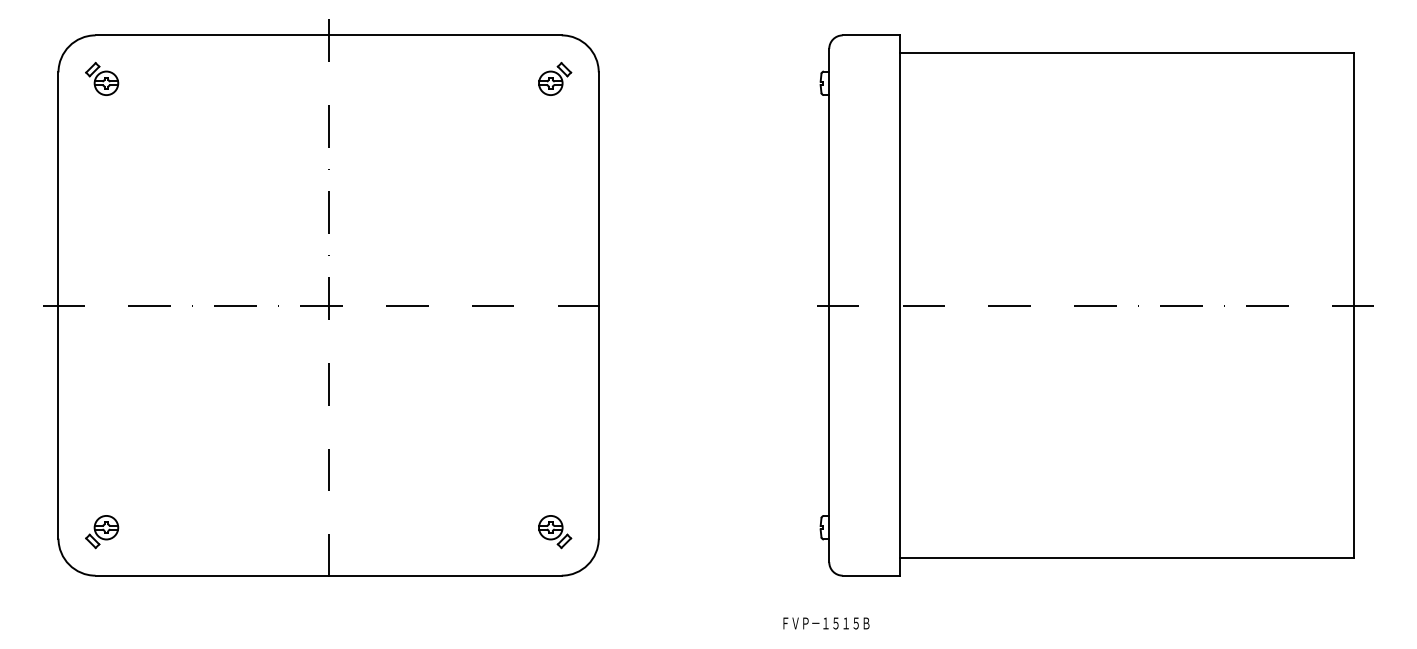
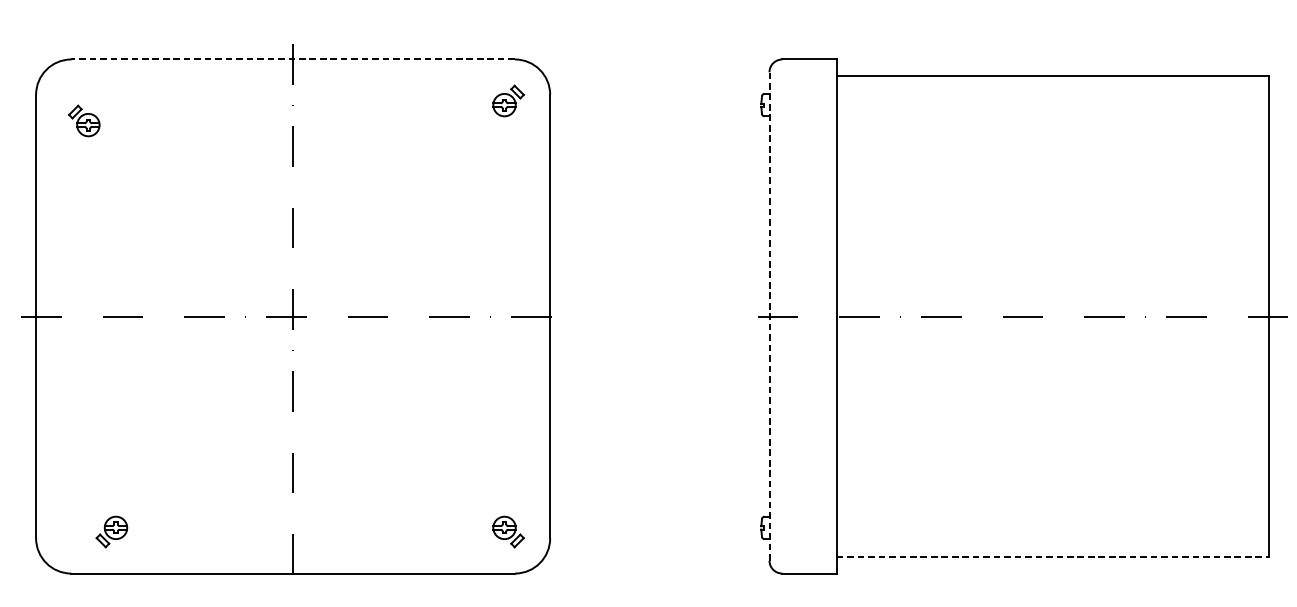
line: (328, 35) -> (293, 59), solid -> dashed
part: (102, 78) -> (84, 120), moved
line: (829, 305) -> (769, 316), solid -> dashed
part: (102, 532) -> (112, 532), moved
line: (1127, 558) -> (1053, 557), solid -> dashed

